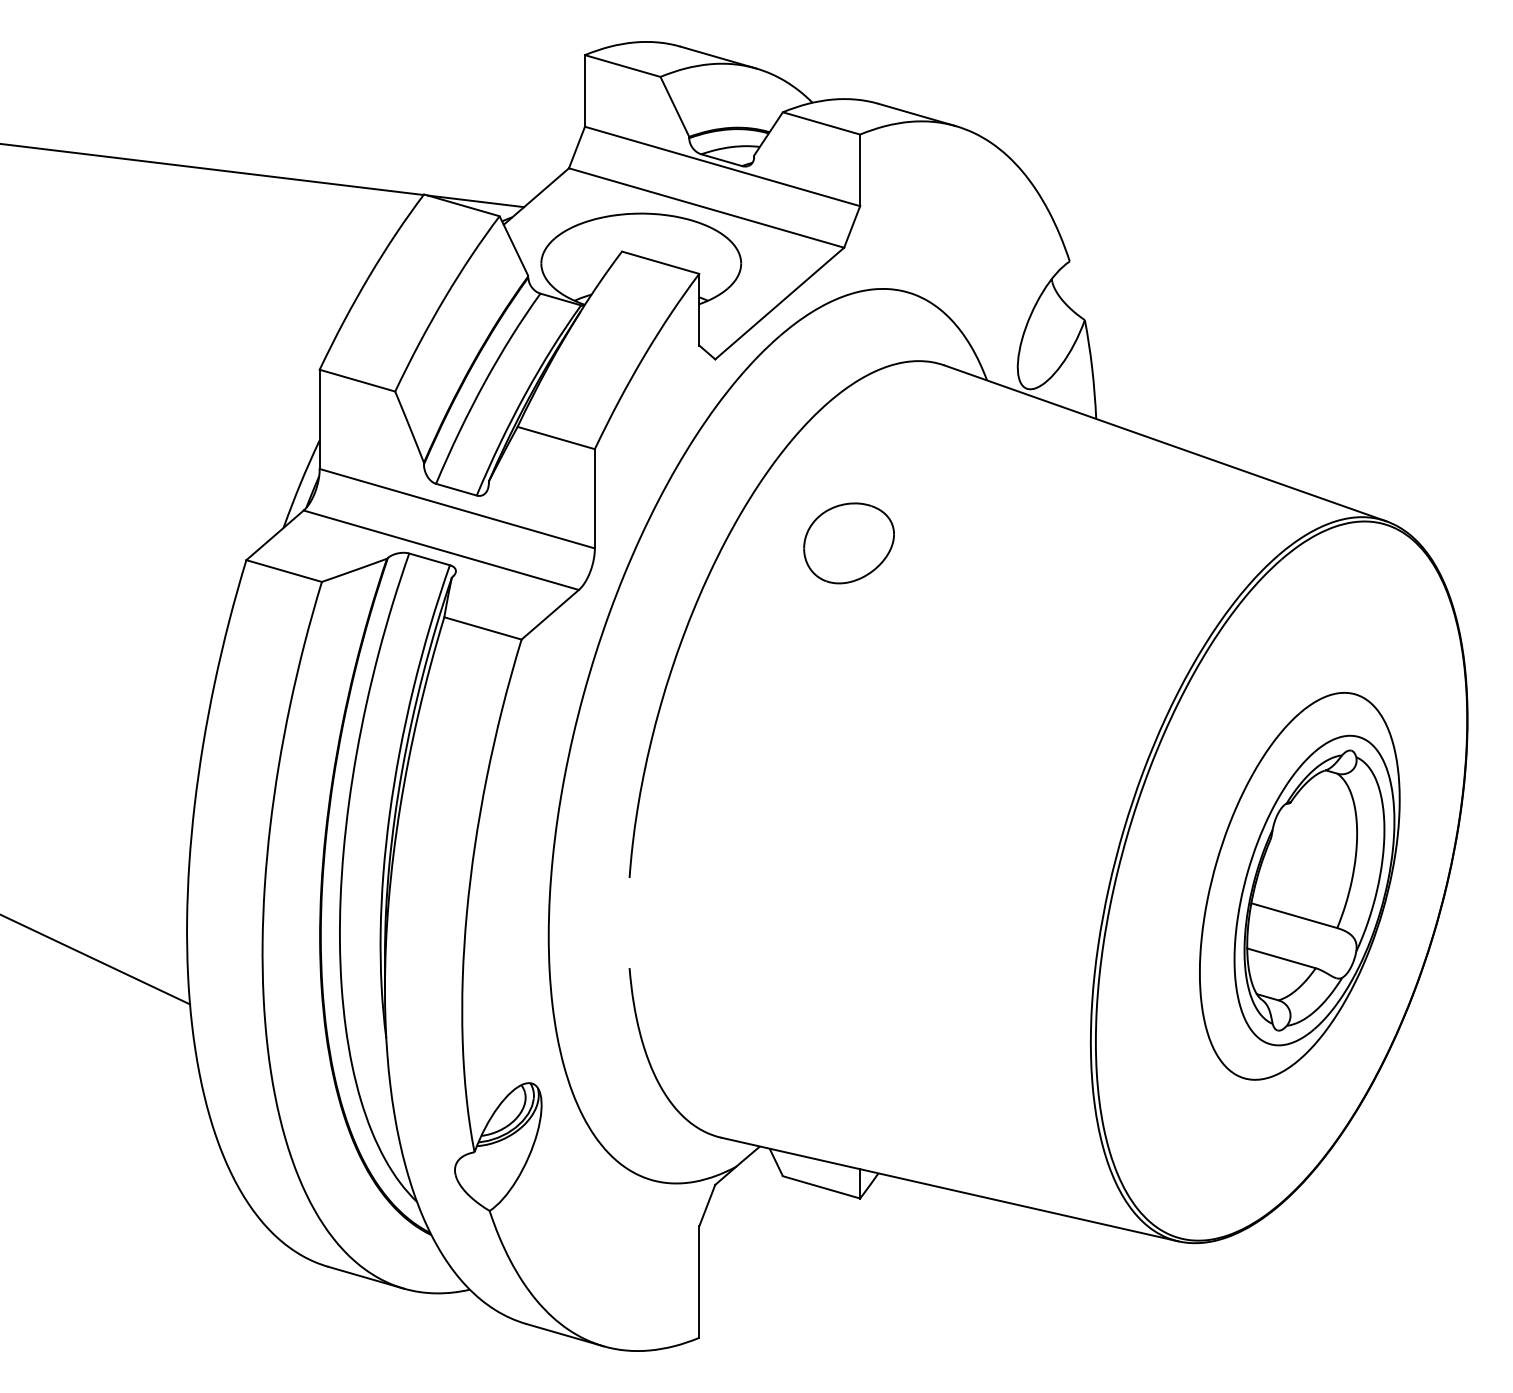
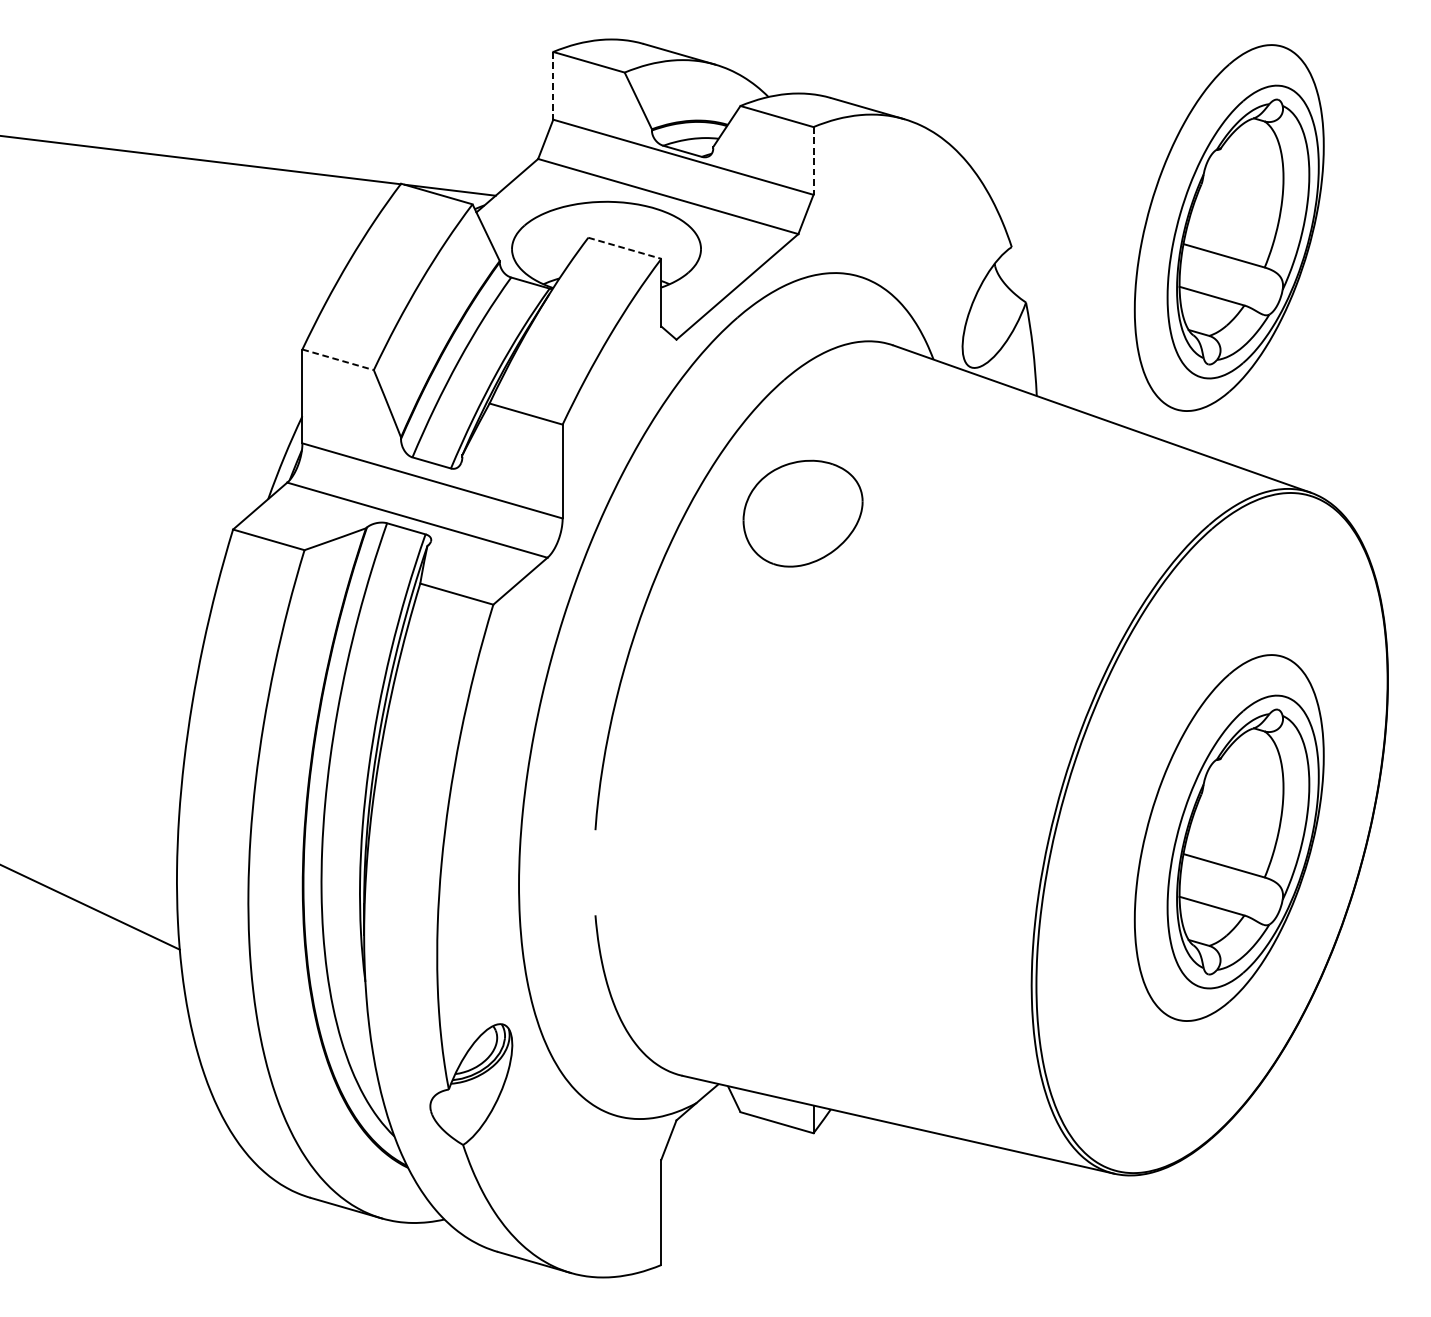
line: (584, 90) -> (552, 85), solid -> dashed
line: (860, 170) -> (813, 161), solid -> dashed
part: (1299, 241) -> (1229, 228), added
line: (661, 262) -> (625, 248), solid -> dashed
line: (357, 380) -> (338, 359), solid -> dashed
part: (848, 543) -> (802, 513), size x1.4

